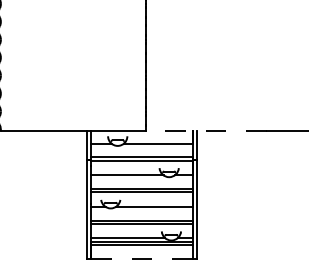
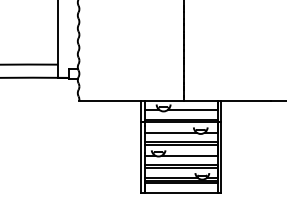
line: (206, 130) -> (227, 100), dashed -> solid
line: (142, 259) -> (181, 193), dashed -> solid

